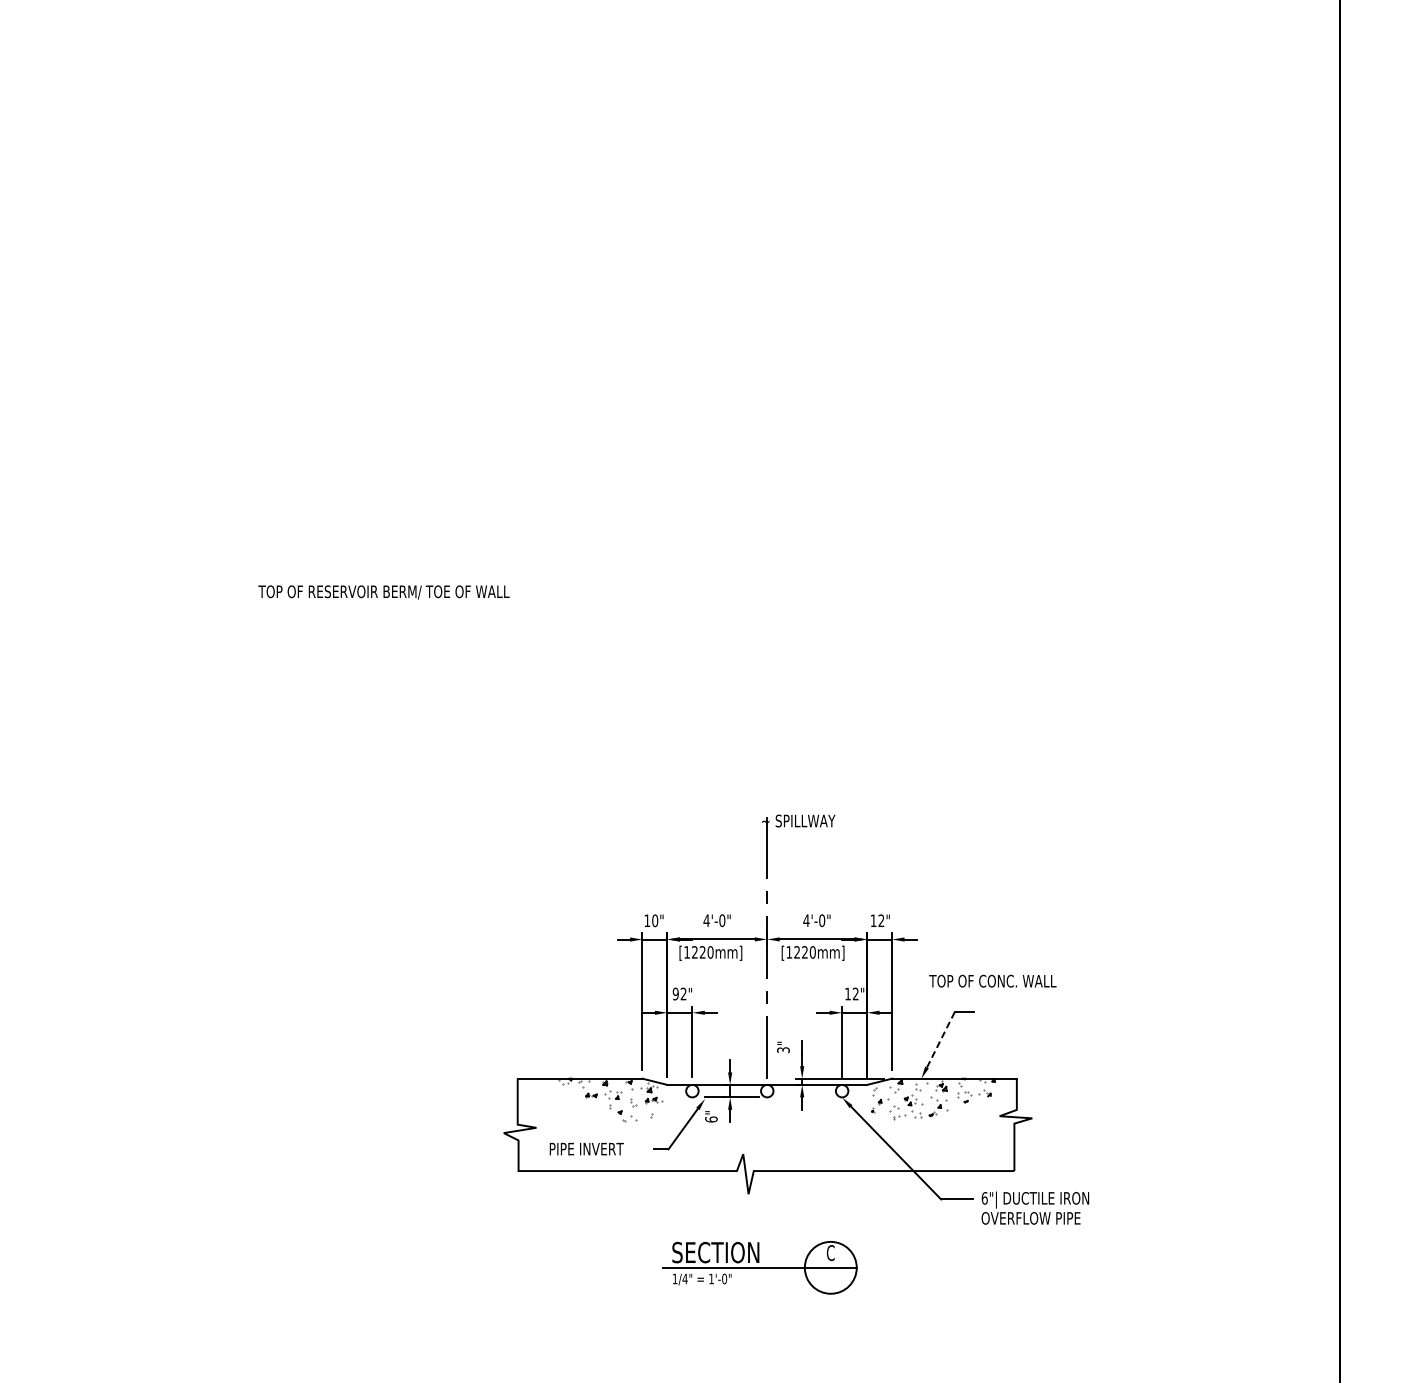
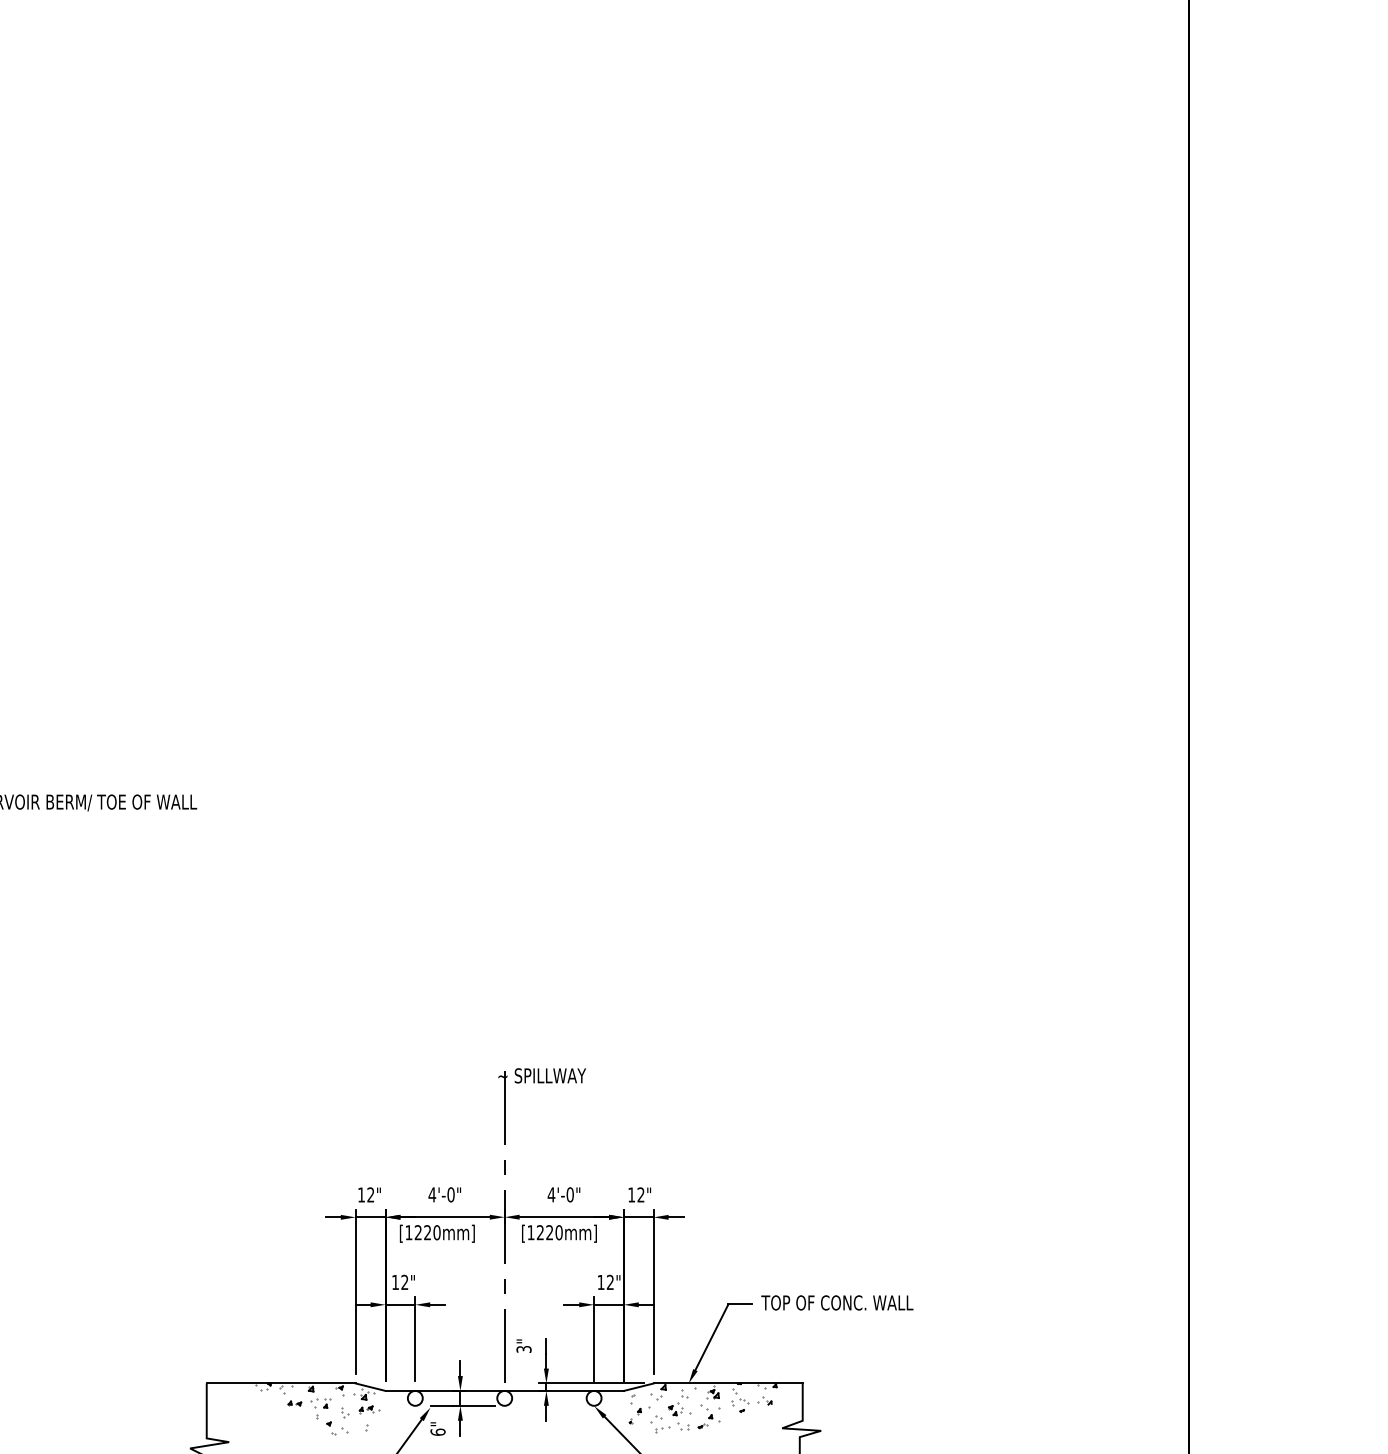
text: (655, 920) -> (371, 1194), 10" -> 12"
text: (992, 980) -> (836, 1302), moved
text: (675, 993) -> (395, 1281), 92" -> 12"
line: (940, 1039) -> (711, 1336), dashed -> solid

